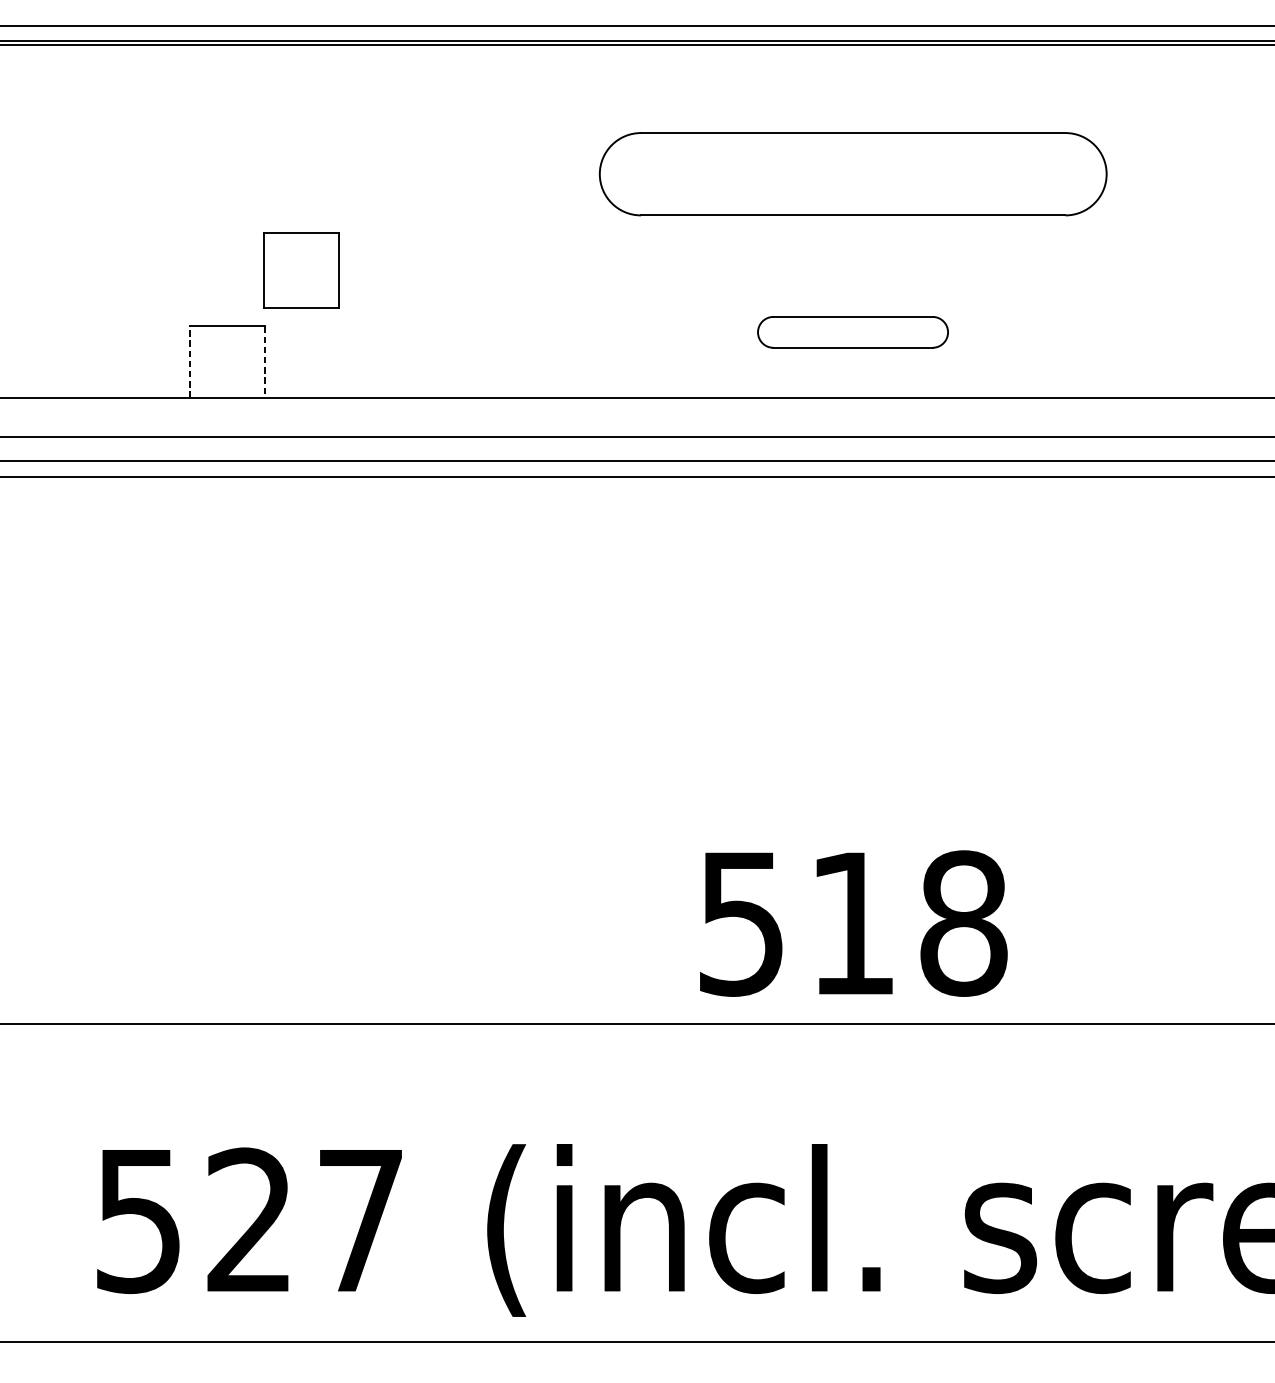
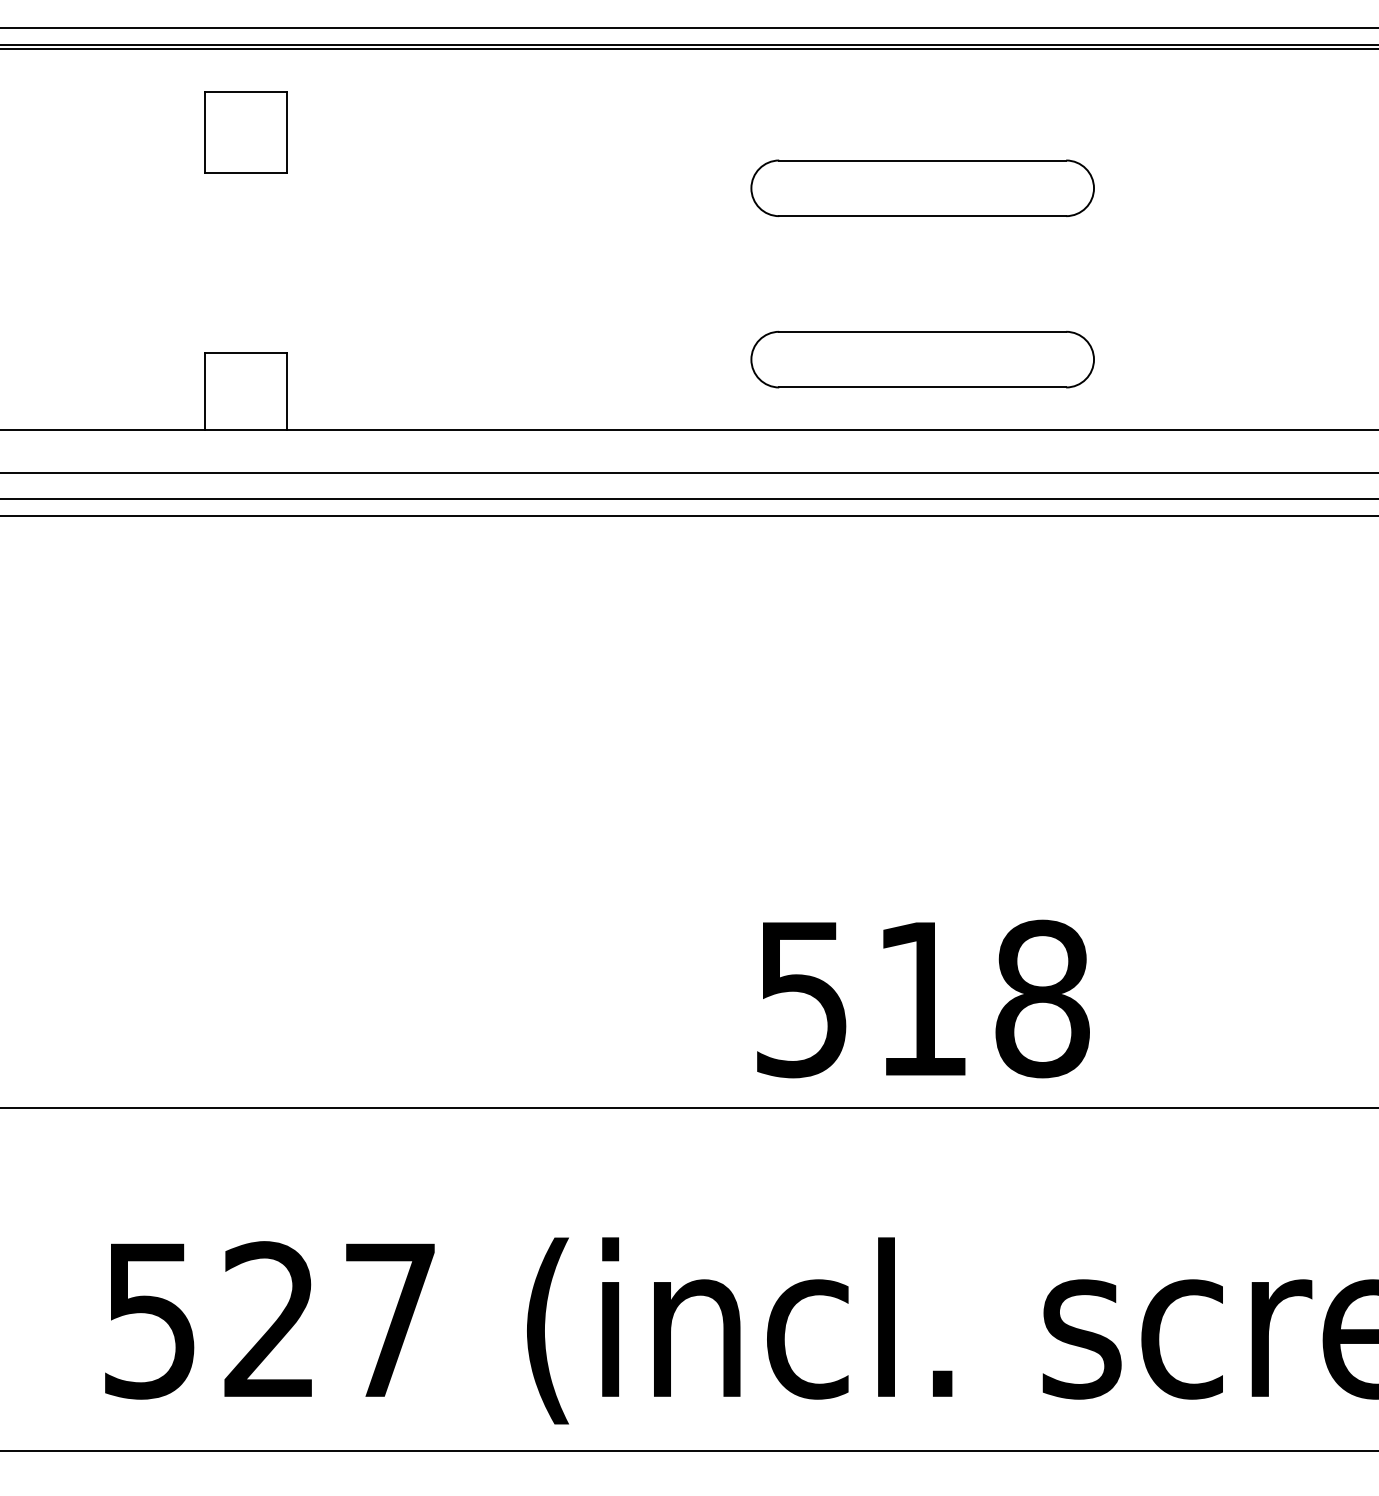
part: (852, 173) -> (922, 187), size x0.62
part: (300, 270) -> (245, 132), moved
part: (852, 332) -> (922, 359), size x1.67
line: (189, 361) -> (205, 391), dashed -> solid
line: (264, 361) -> (286, 391), dashed -> solid

